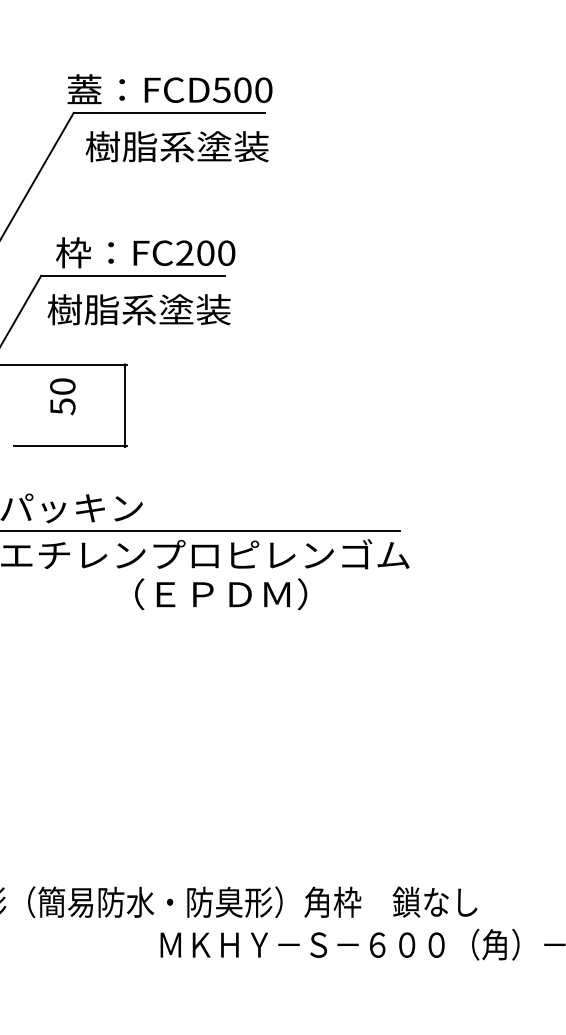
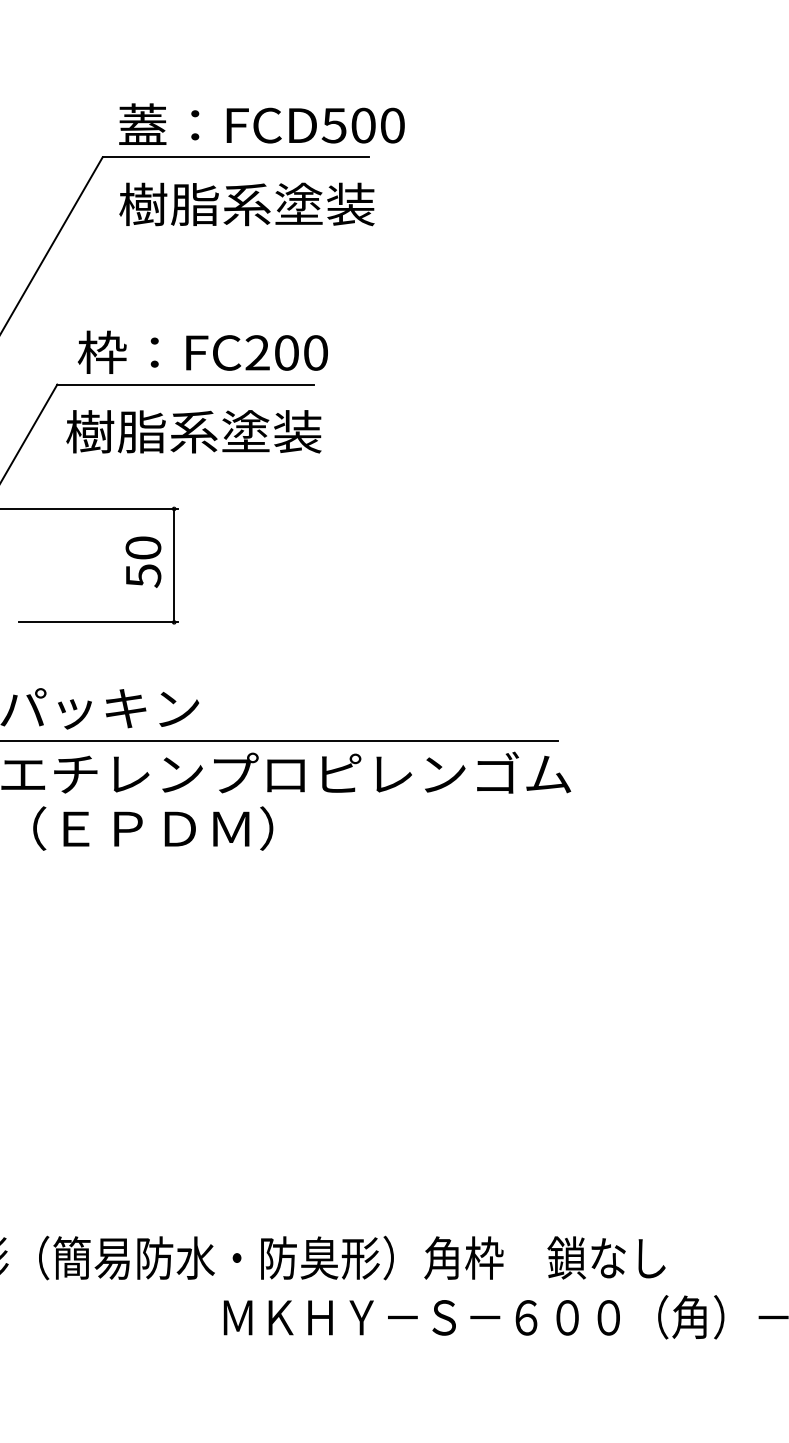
text: (169, 88) -> (261, 123), moved
text: (62, 396) -> (143, 561), moved
text: (221, 594) -> (153, 828), moved

